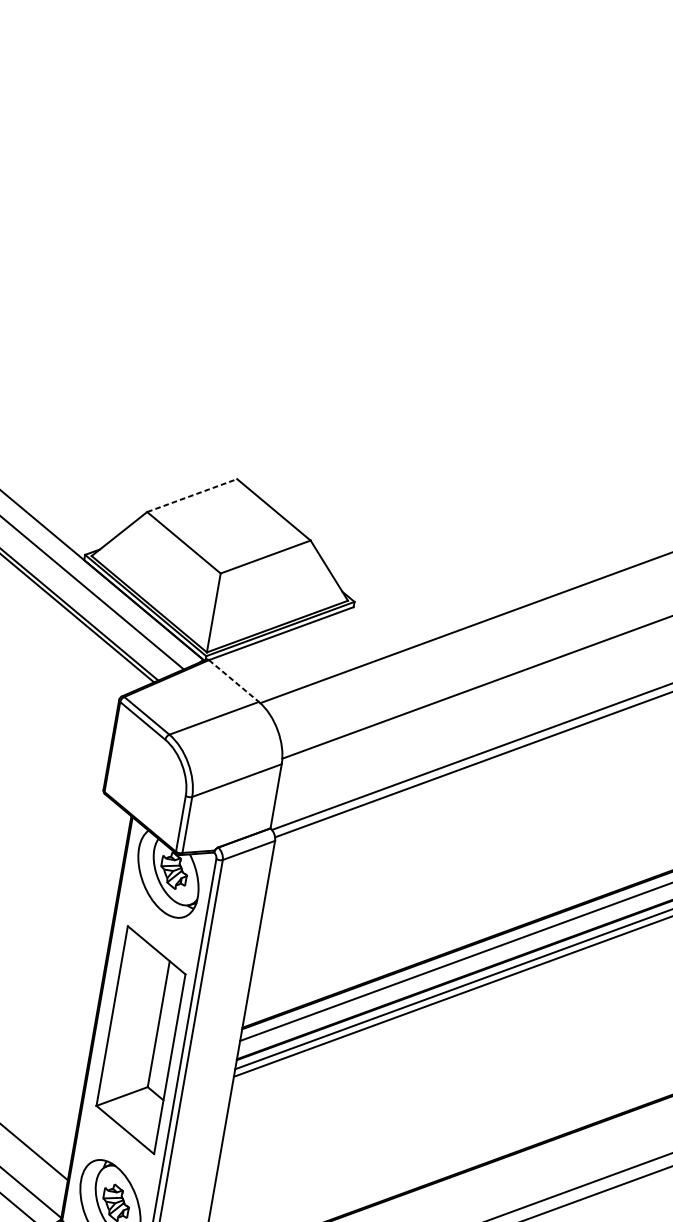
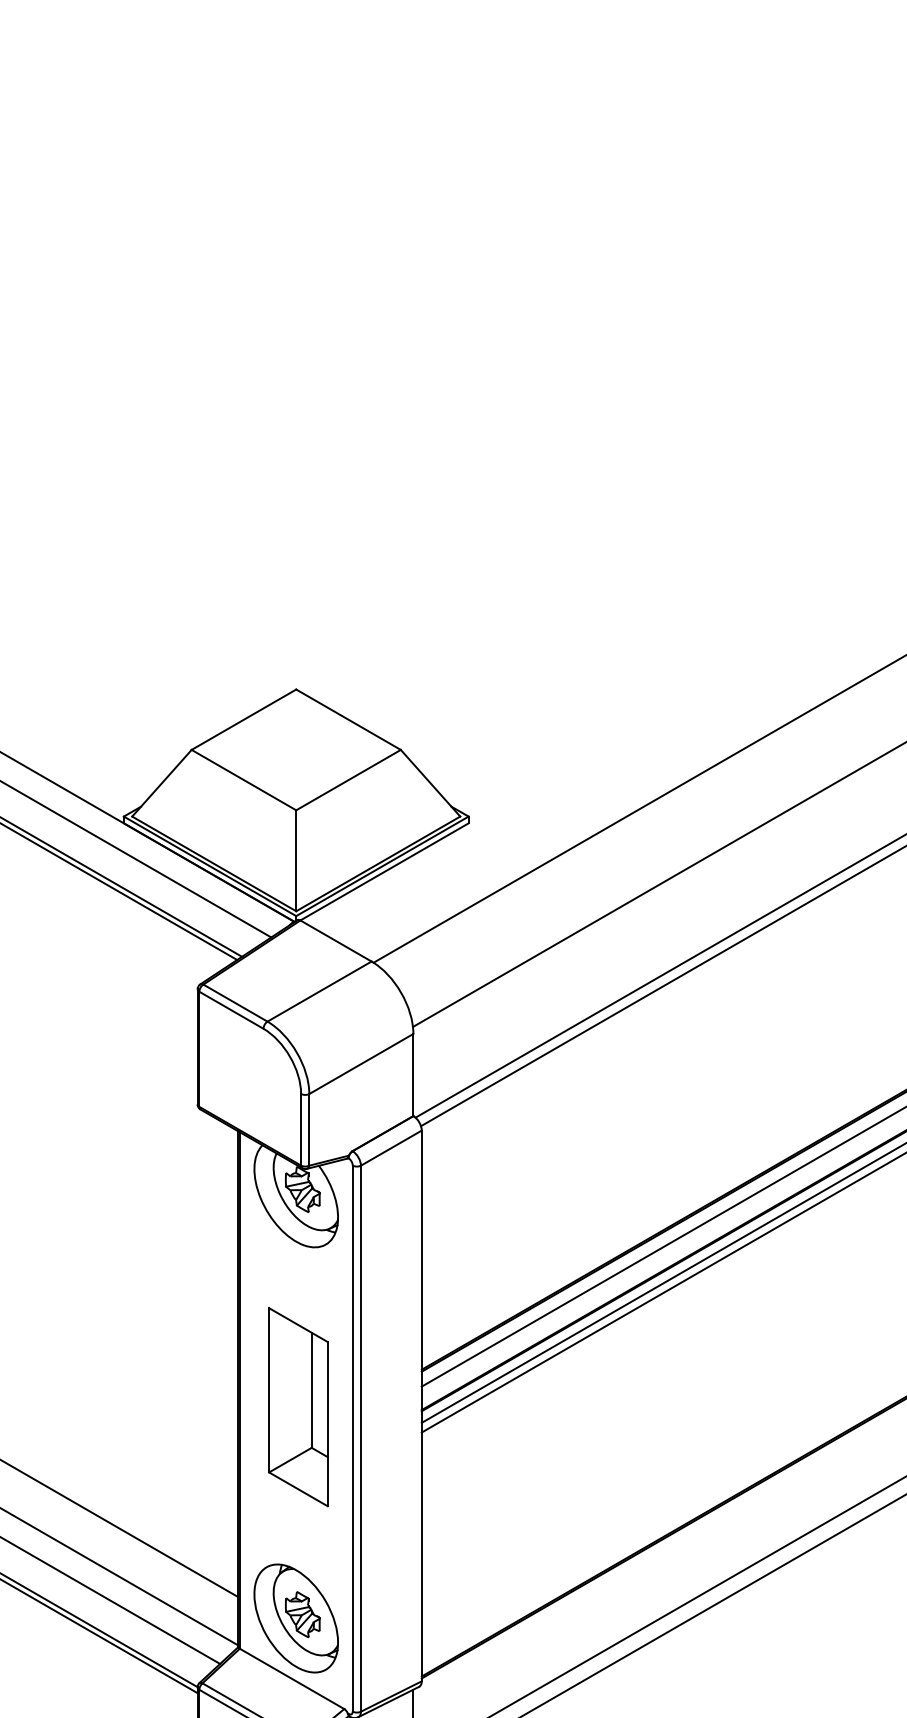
line: (192, 495) -> (244, 719), dashed -> solid
line: (234, 681) -> (336, 941), dashed -> solid
part: (141, 1040) -> (298, 1407), size x0.71

